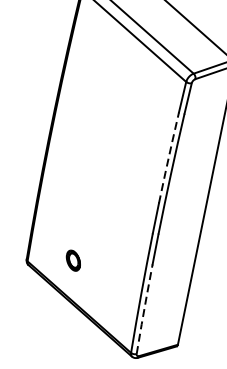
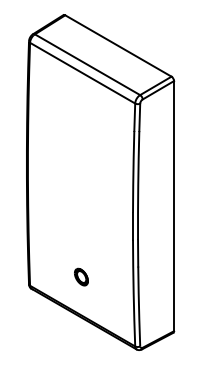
line: (168, 157) -> (133, 171), dashed -> solid
part: (73, 259) -> (81, 276), moved
line: (143, 309) -> (138, 306), dashed -> solid

